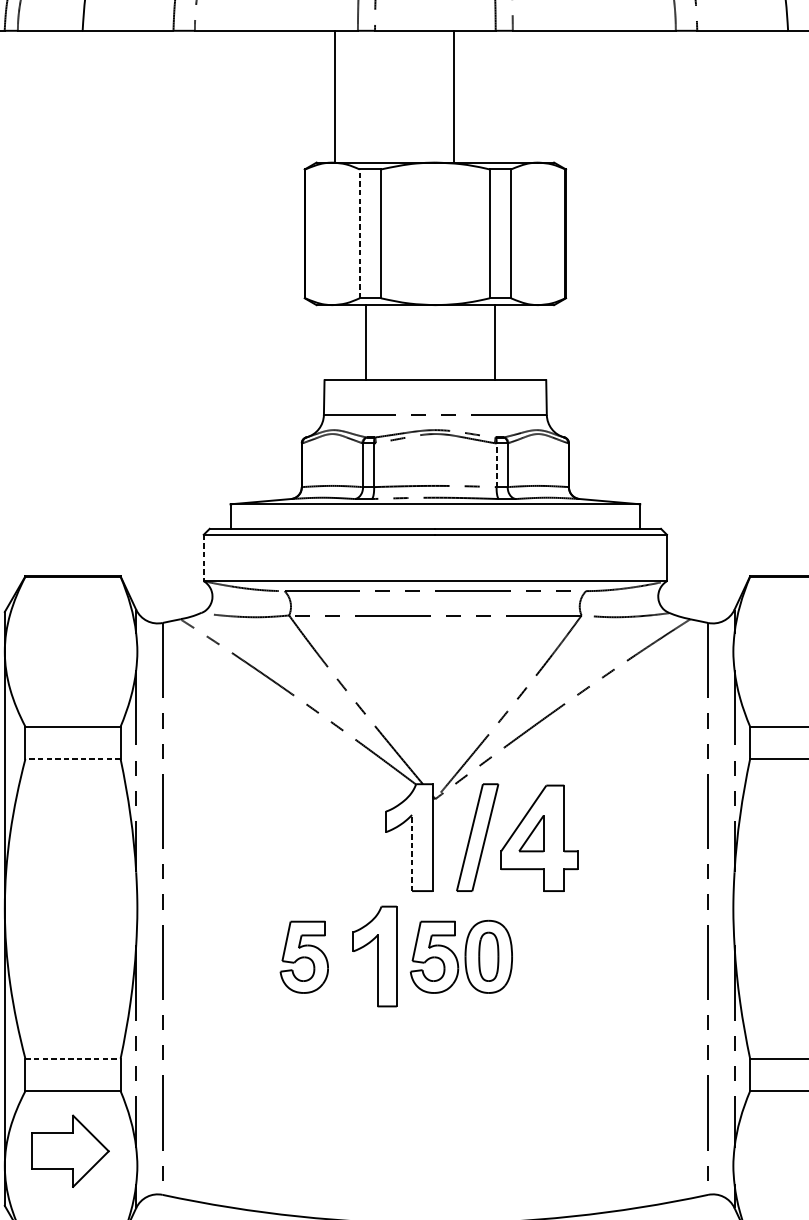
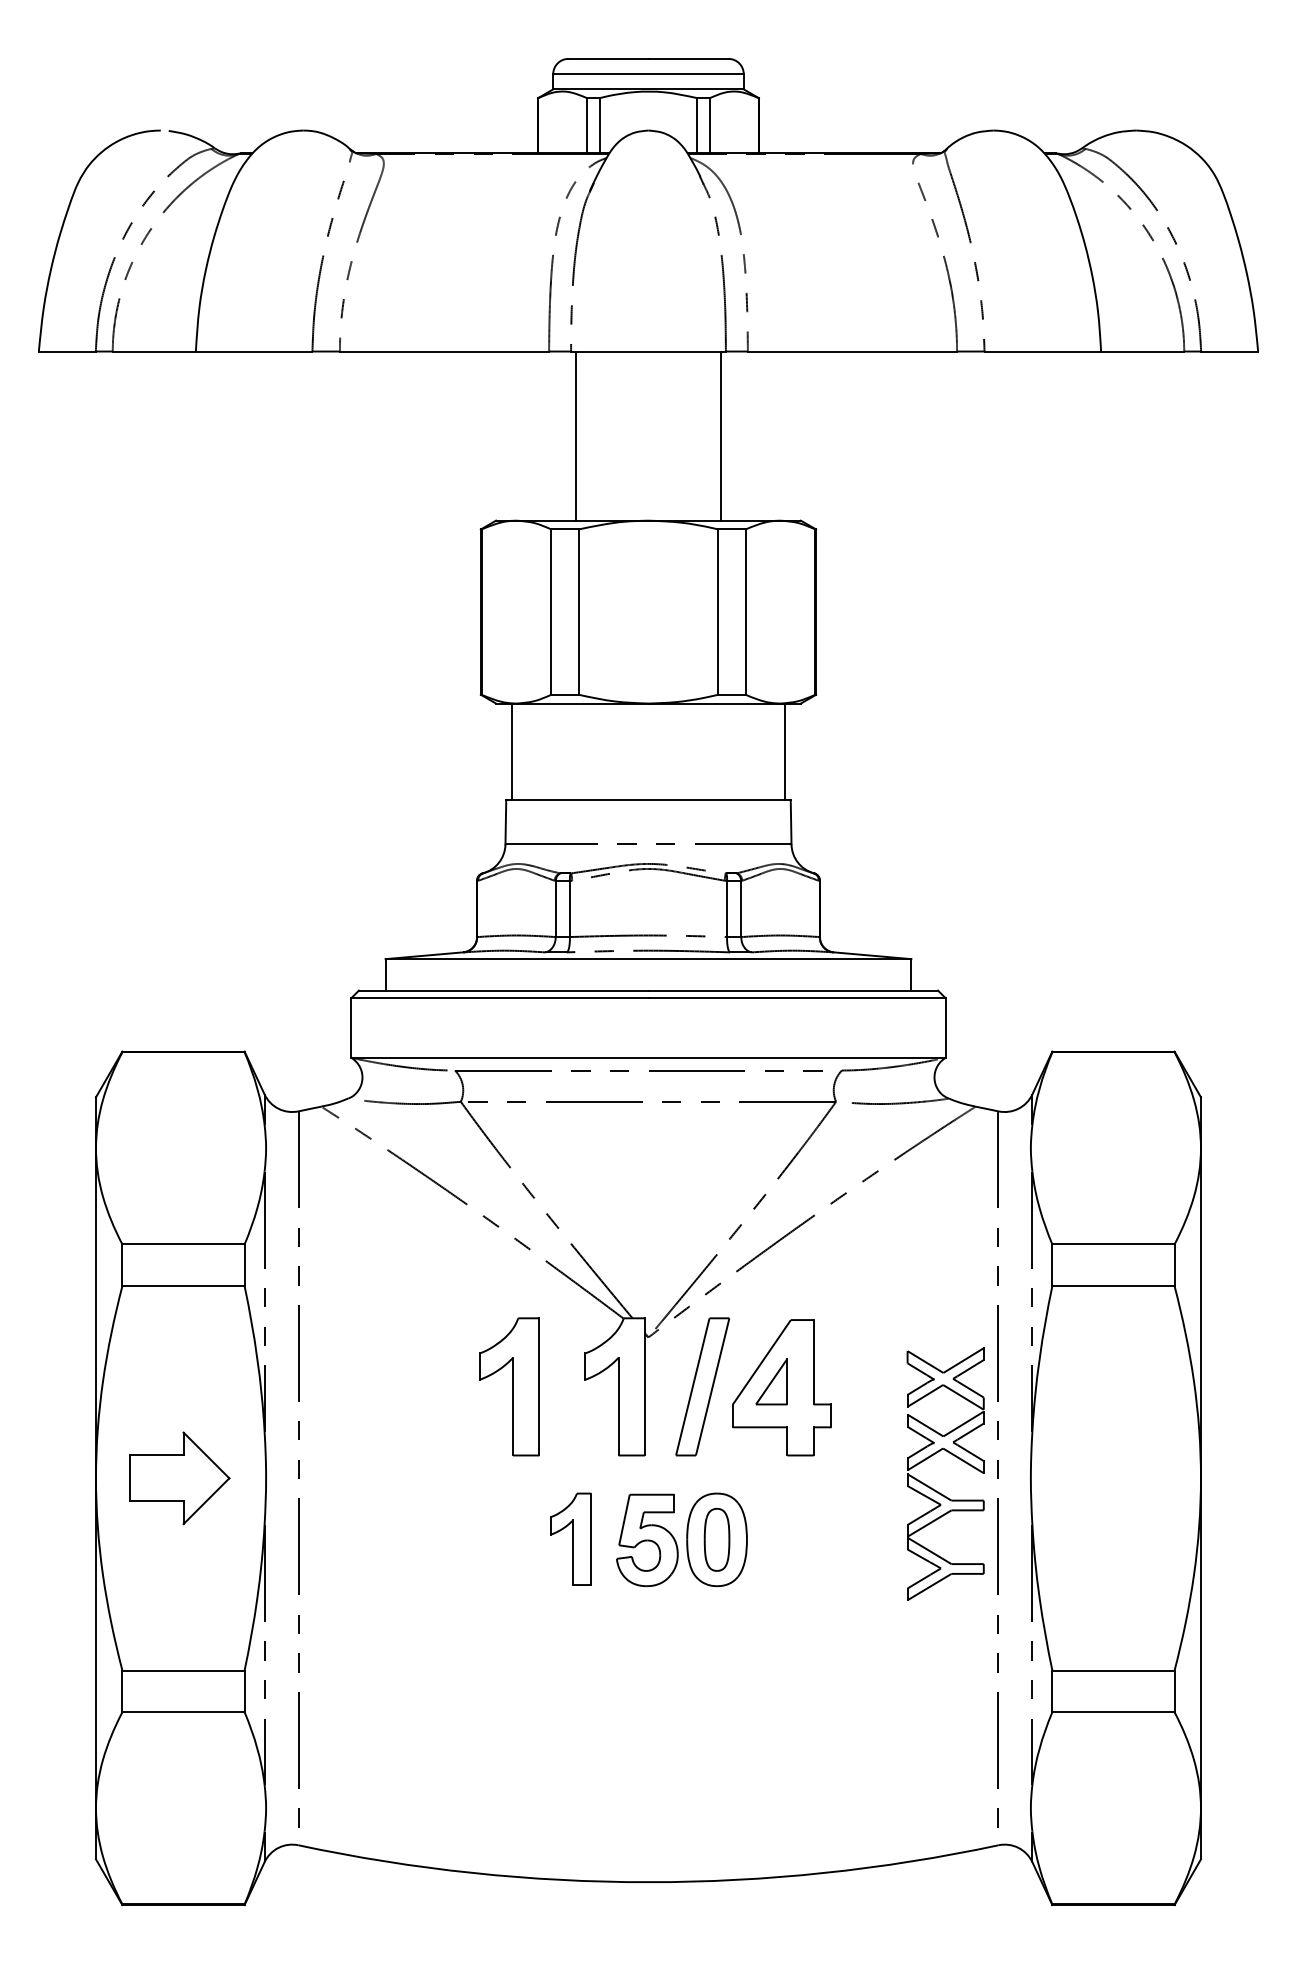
line: (335, 96) -> (576, 435), moved
line: (453, 96) -> (720, 435), moved
line: (359, 234) -> (551, 612), dashed -> solid
line: (366, 342) -> (512, 751), moved
line: (494, 342) -> (784, 751), moved
line: (496, 464) -> (727, 908), dashed -> solid
line: (203, 558) -> (351, 1028), dashed -> solid
line: (73, 759) -> (183, 1286), dashed -> solid
part: (327, 837) -> (509, 1386), added
line: (412, 852) -> (618, 1406), dashed -> solid
part: (674, 892) -> (955, 1457), added
part: (374, 955) -> (570, 1538), size x0.71
part: (304, 957) -> (480, 1540), removed
line: (73, 1058) -> (184, 1670), dashed -> solid
part: (69, 1151) -> (179, 1478), moved

